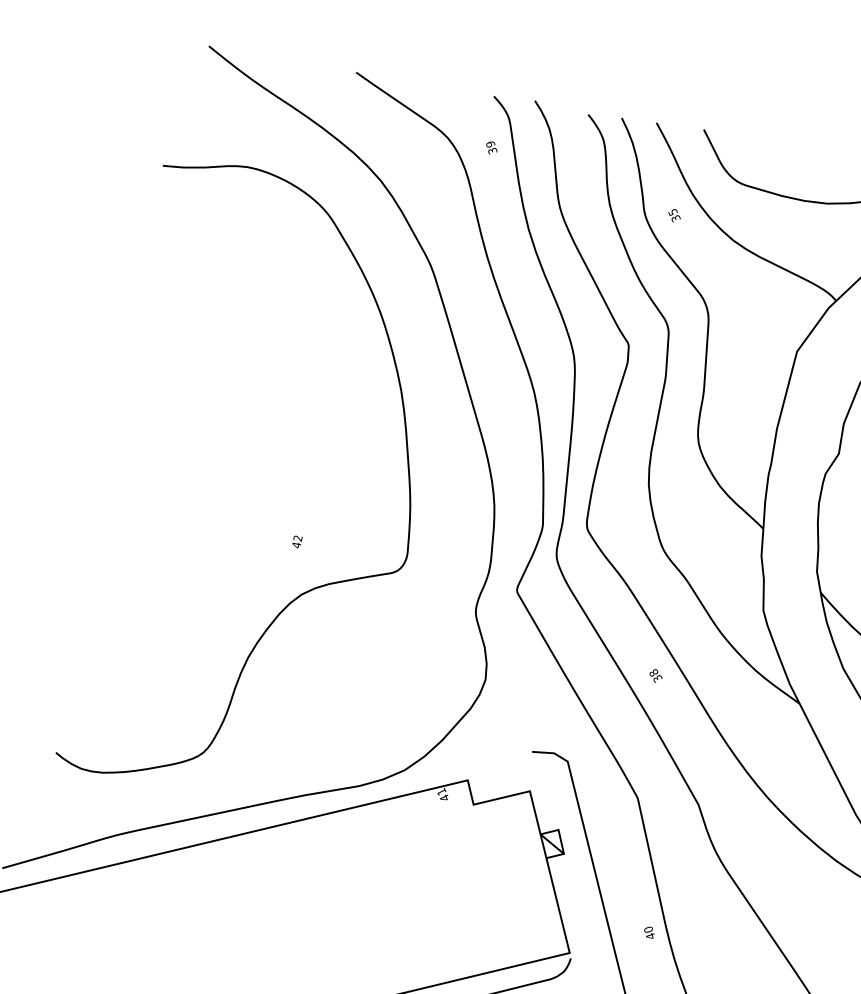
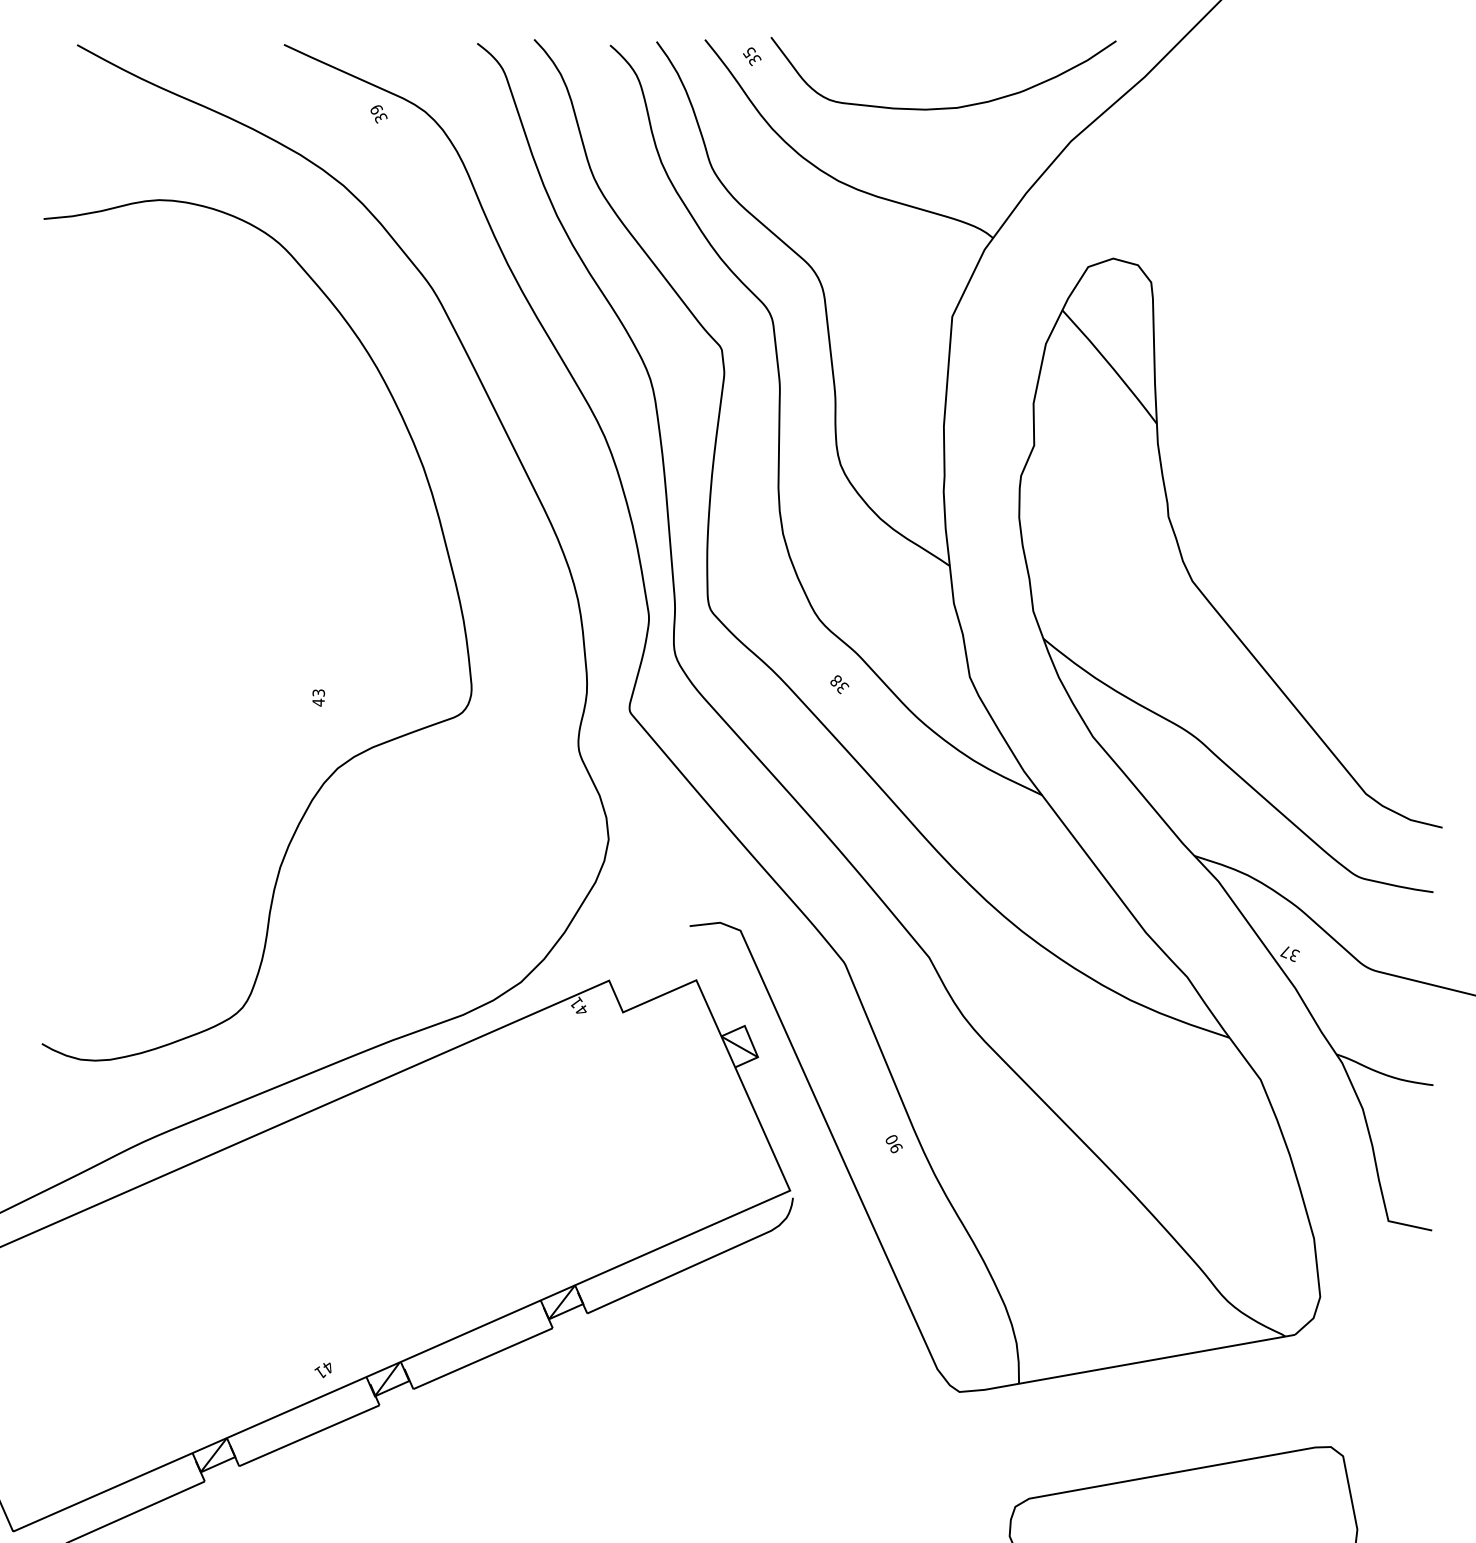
text: (491, 148) -> (378, 114), moved
text: (674, 215) -> (752, 56), moved
text: (298, 538) -> (319, 692), 42 -> 43
text: (655, 675) -> (839, 684), moved
text: (650, 936) -> (896, 1148), 40 -> 90

